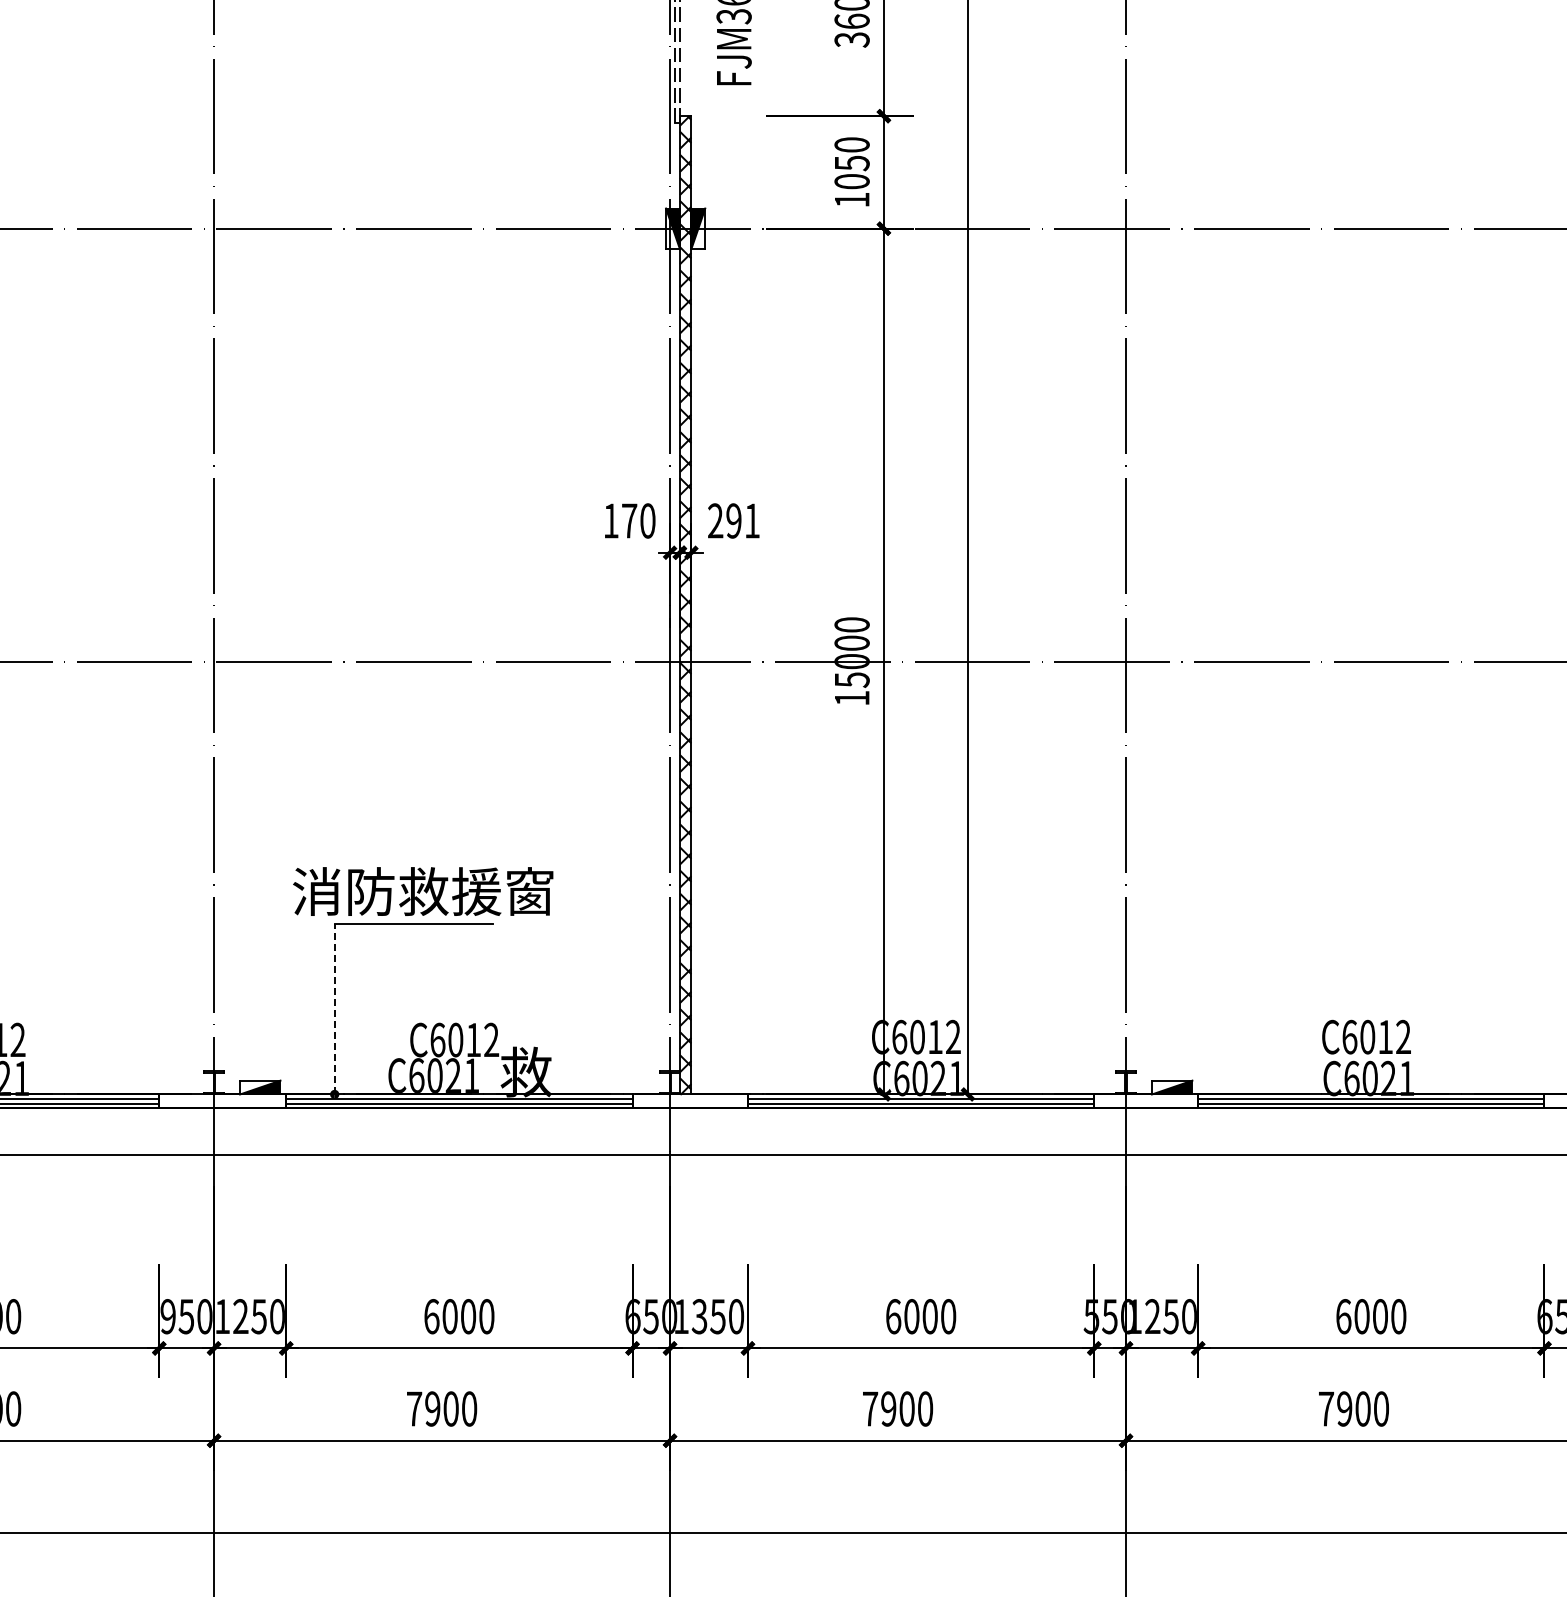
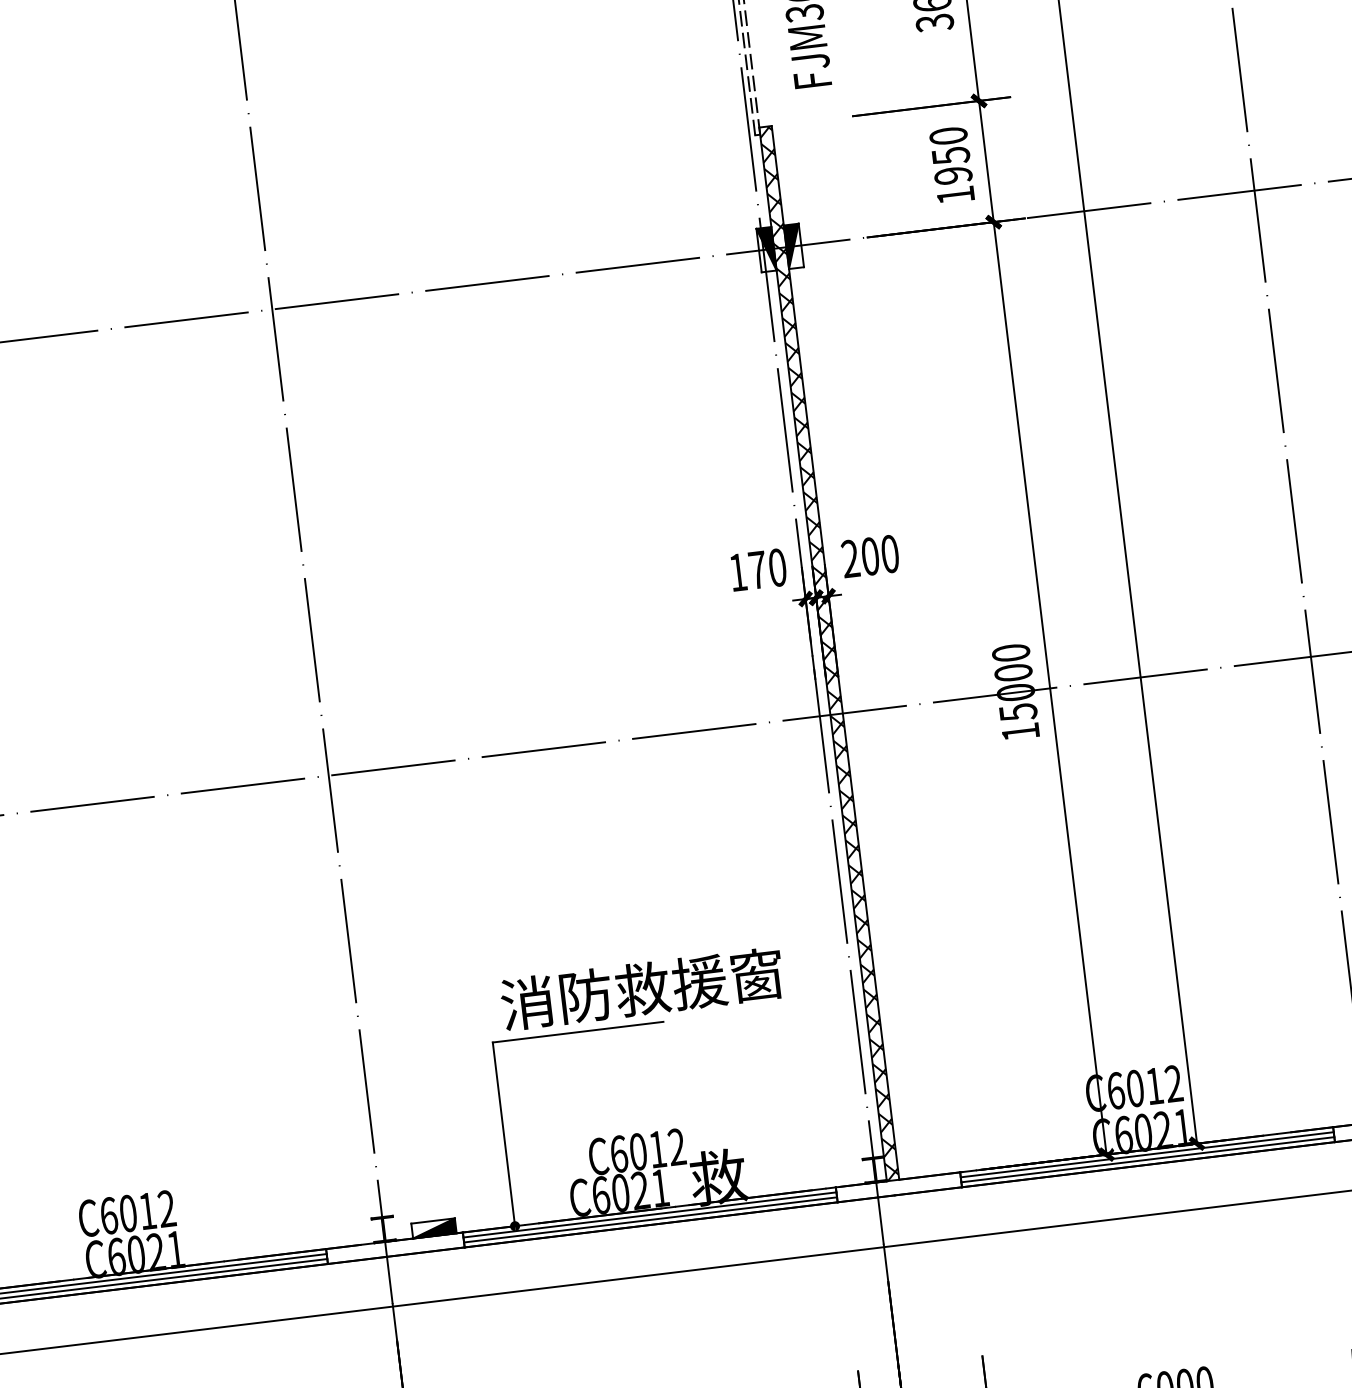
text: (851, 181) -> (952, 175), 1050 -> 1950
text: (742, 520) -> (879, 554), 291 -> 200
text: (423, 891) -> (642, 988), moved
line: (334, 1008) -> (503, 1133), dashed -> solid

